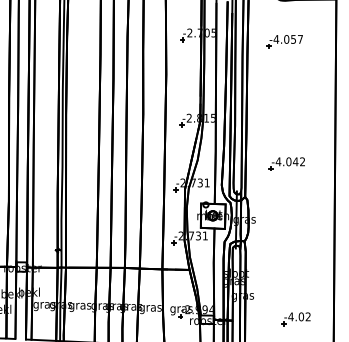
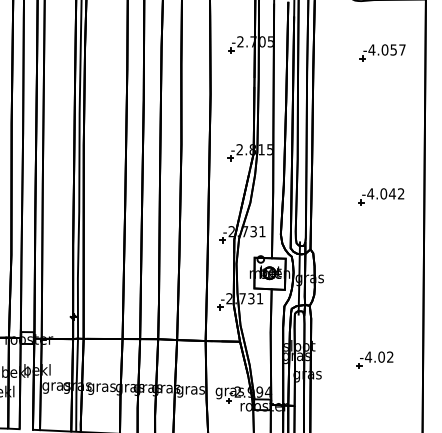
part: (284, 41) -> (382, 52), moved
part: (287, 163) -> (381, 196), moved
part: (295, 318) -> (374, 359), moved

